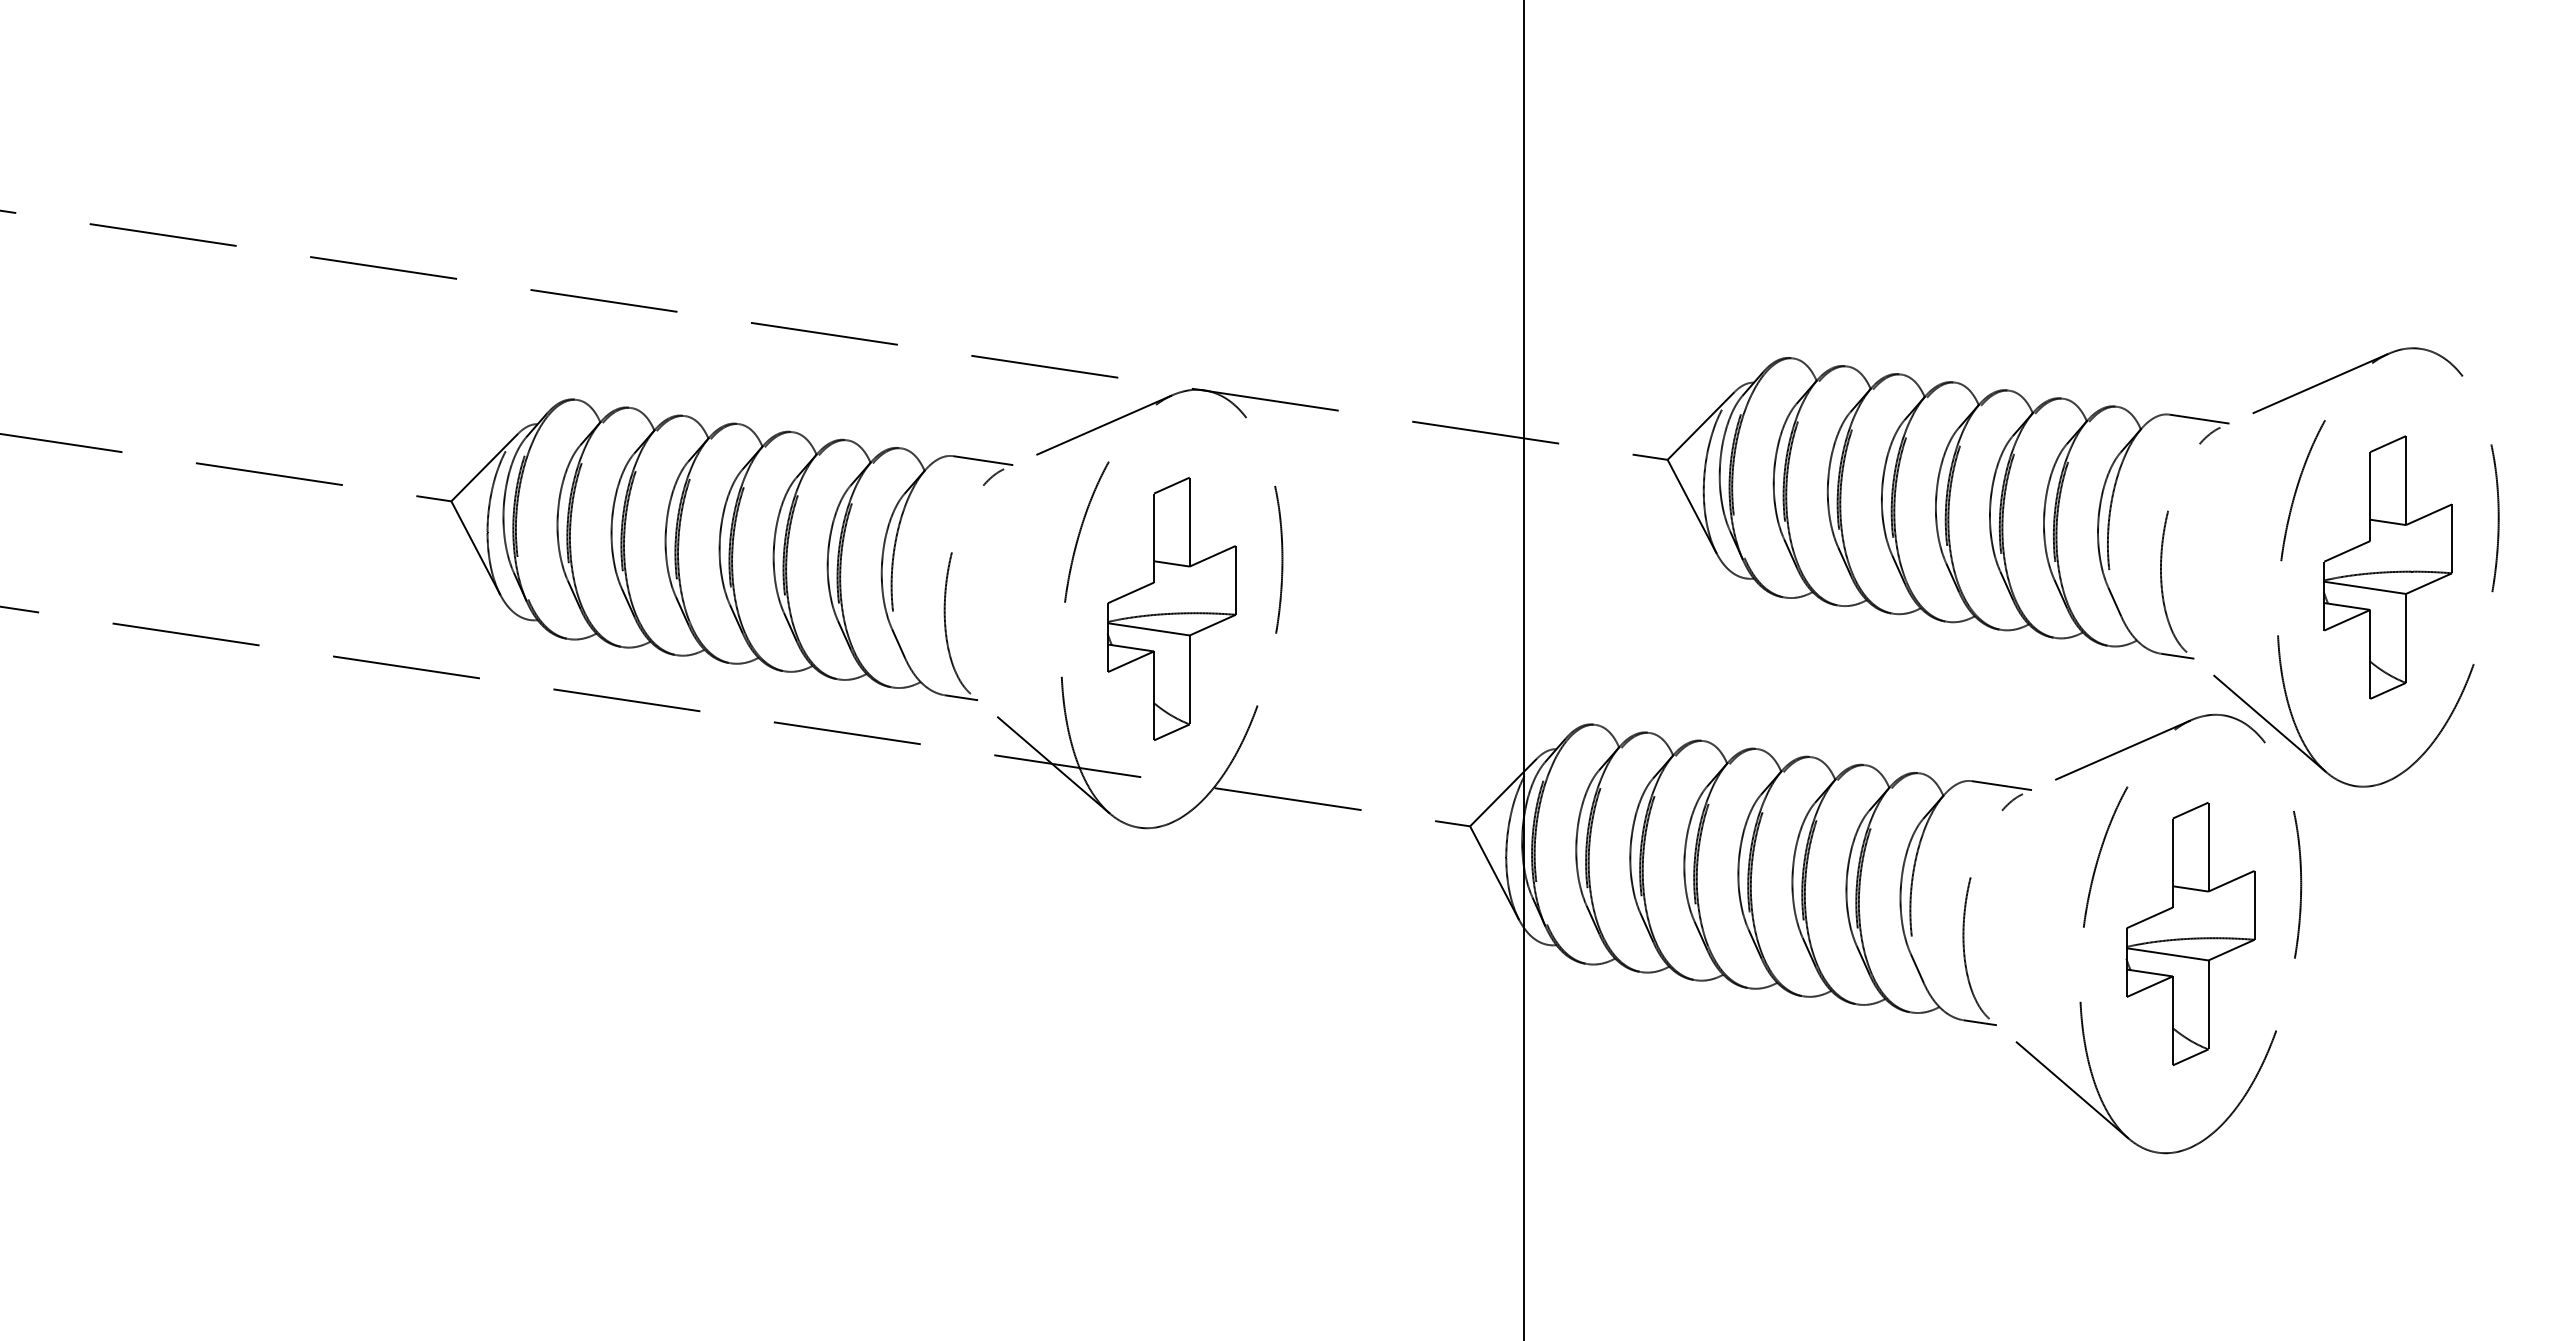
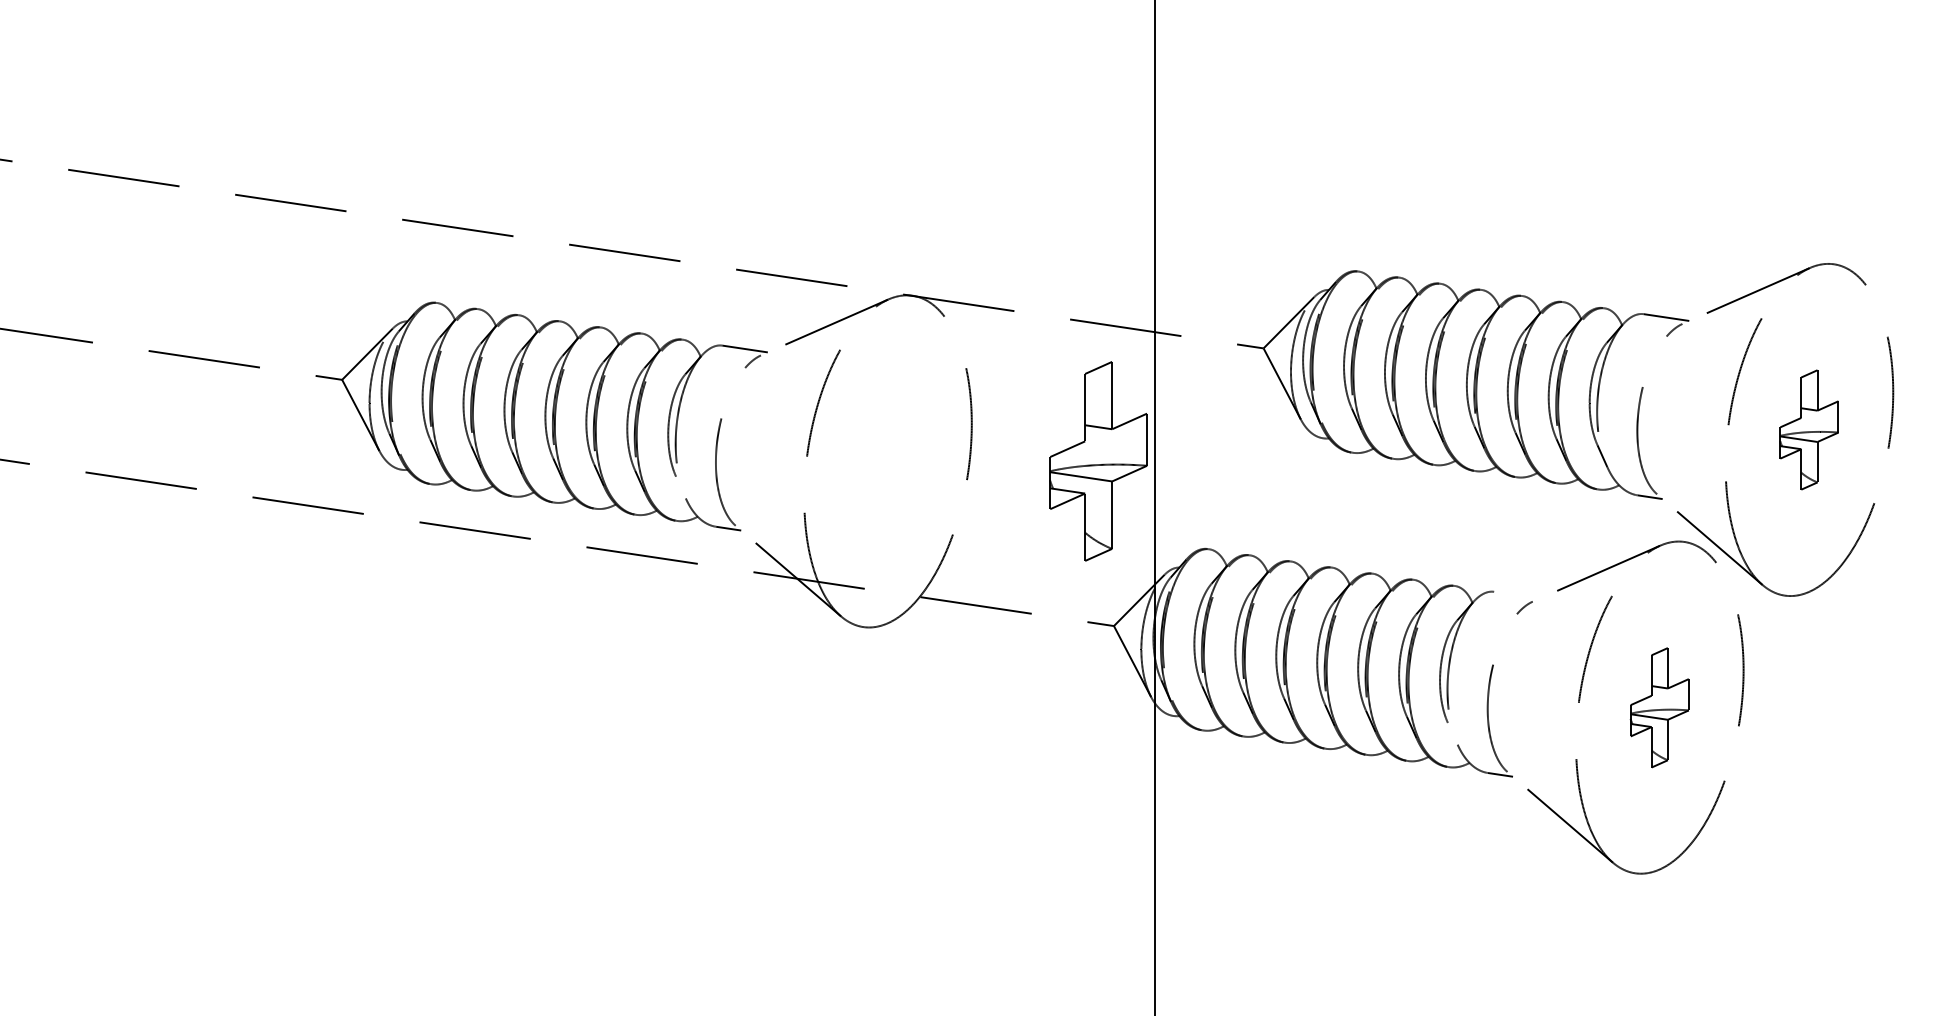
part: (2387, 567) -> (1808, 429), size x0.6
part: (1171, 609) -> (1098, 461), moved
line: (898, 643) -> (680, 487), removed
line: (2001, 785) -> (1516, 595), removed
part: (2190, 934) -> (1659, 708), size x0.6
line: (1916, 968) -> (1452, 733), removed

